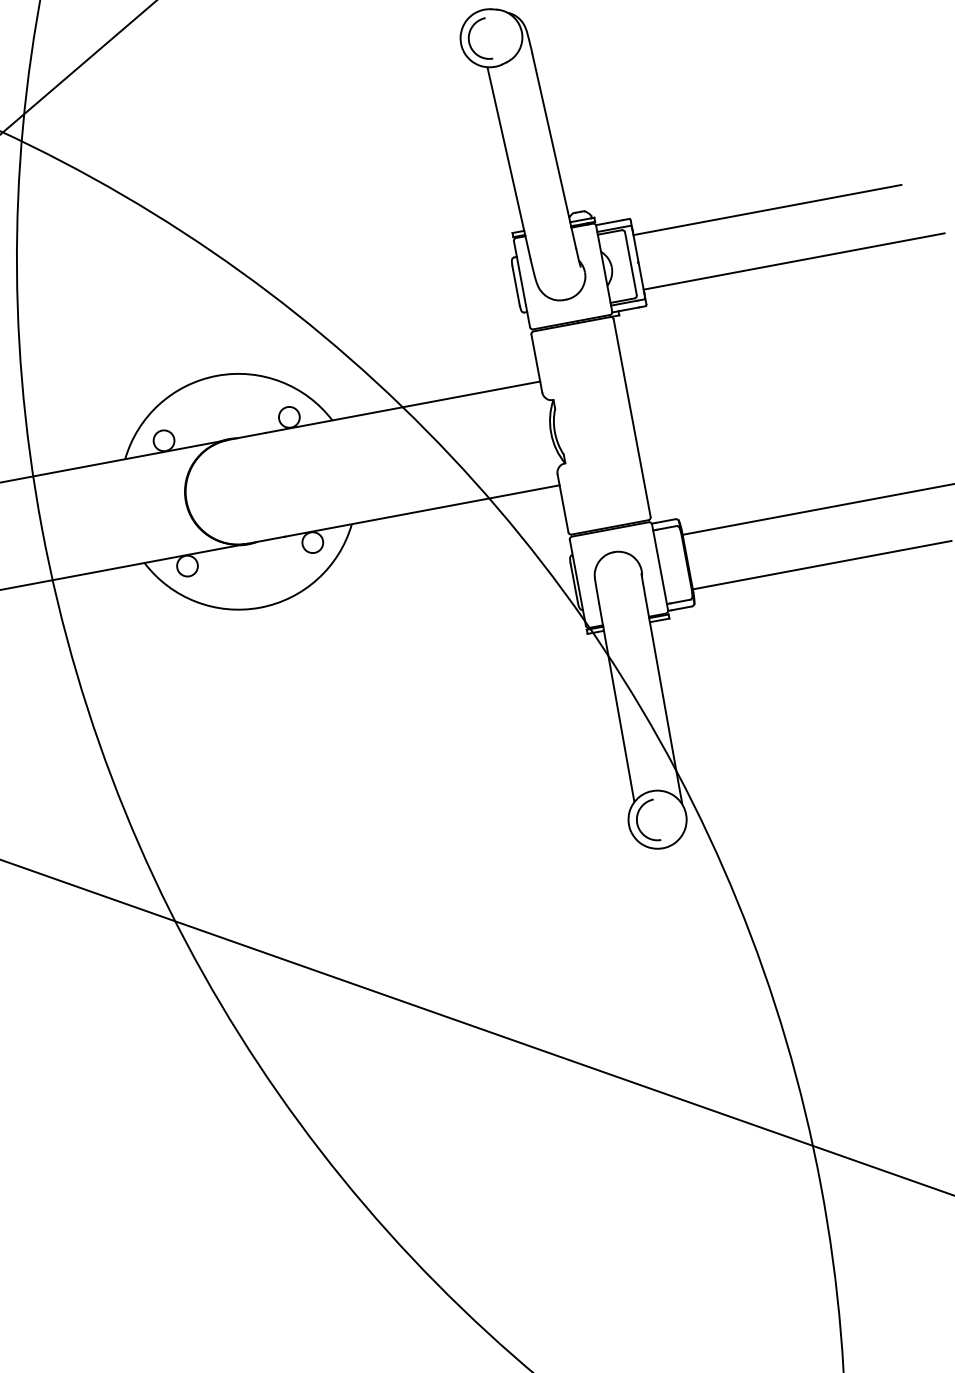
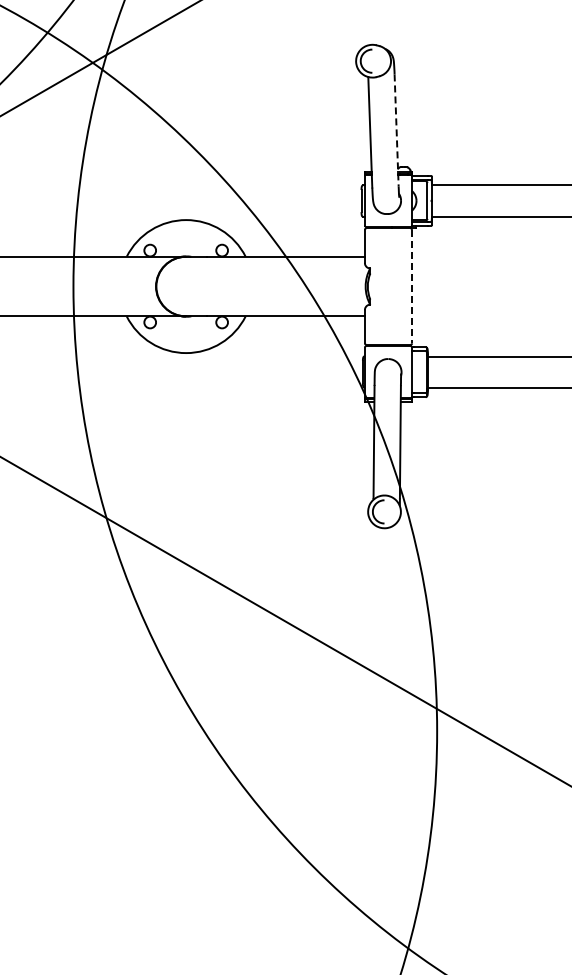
line: (554, 152) -> (396, 131), solid -> dashed
line: (632, 417) -> (412, 286), solid -> dashed

